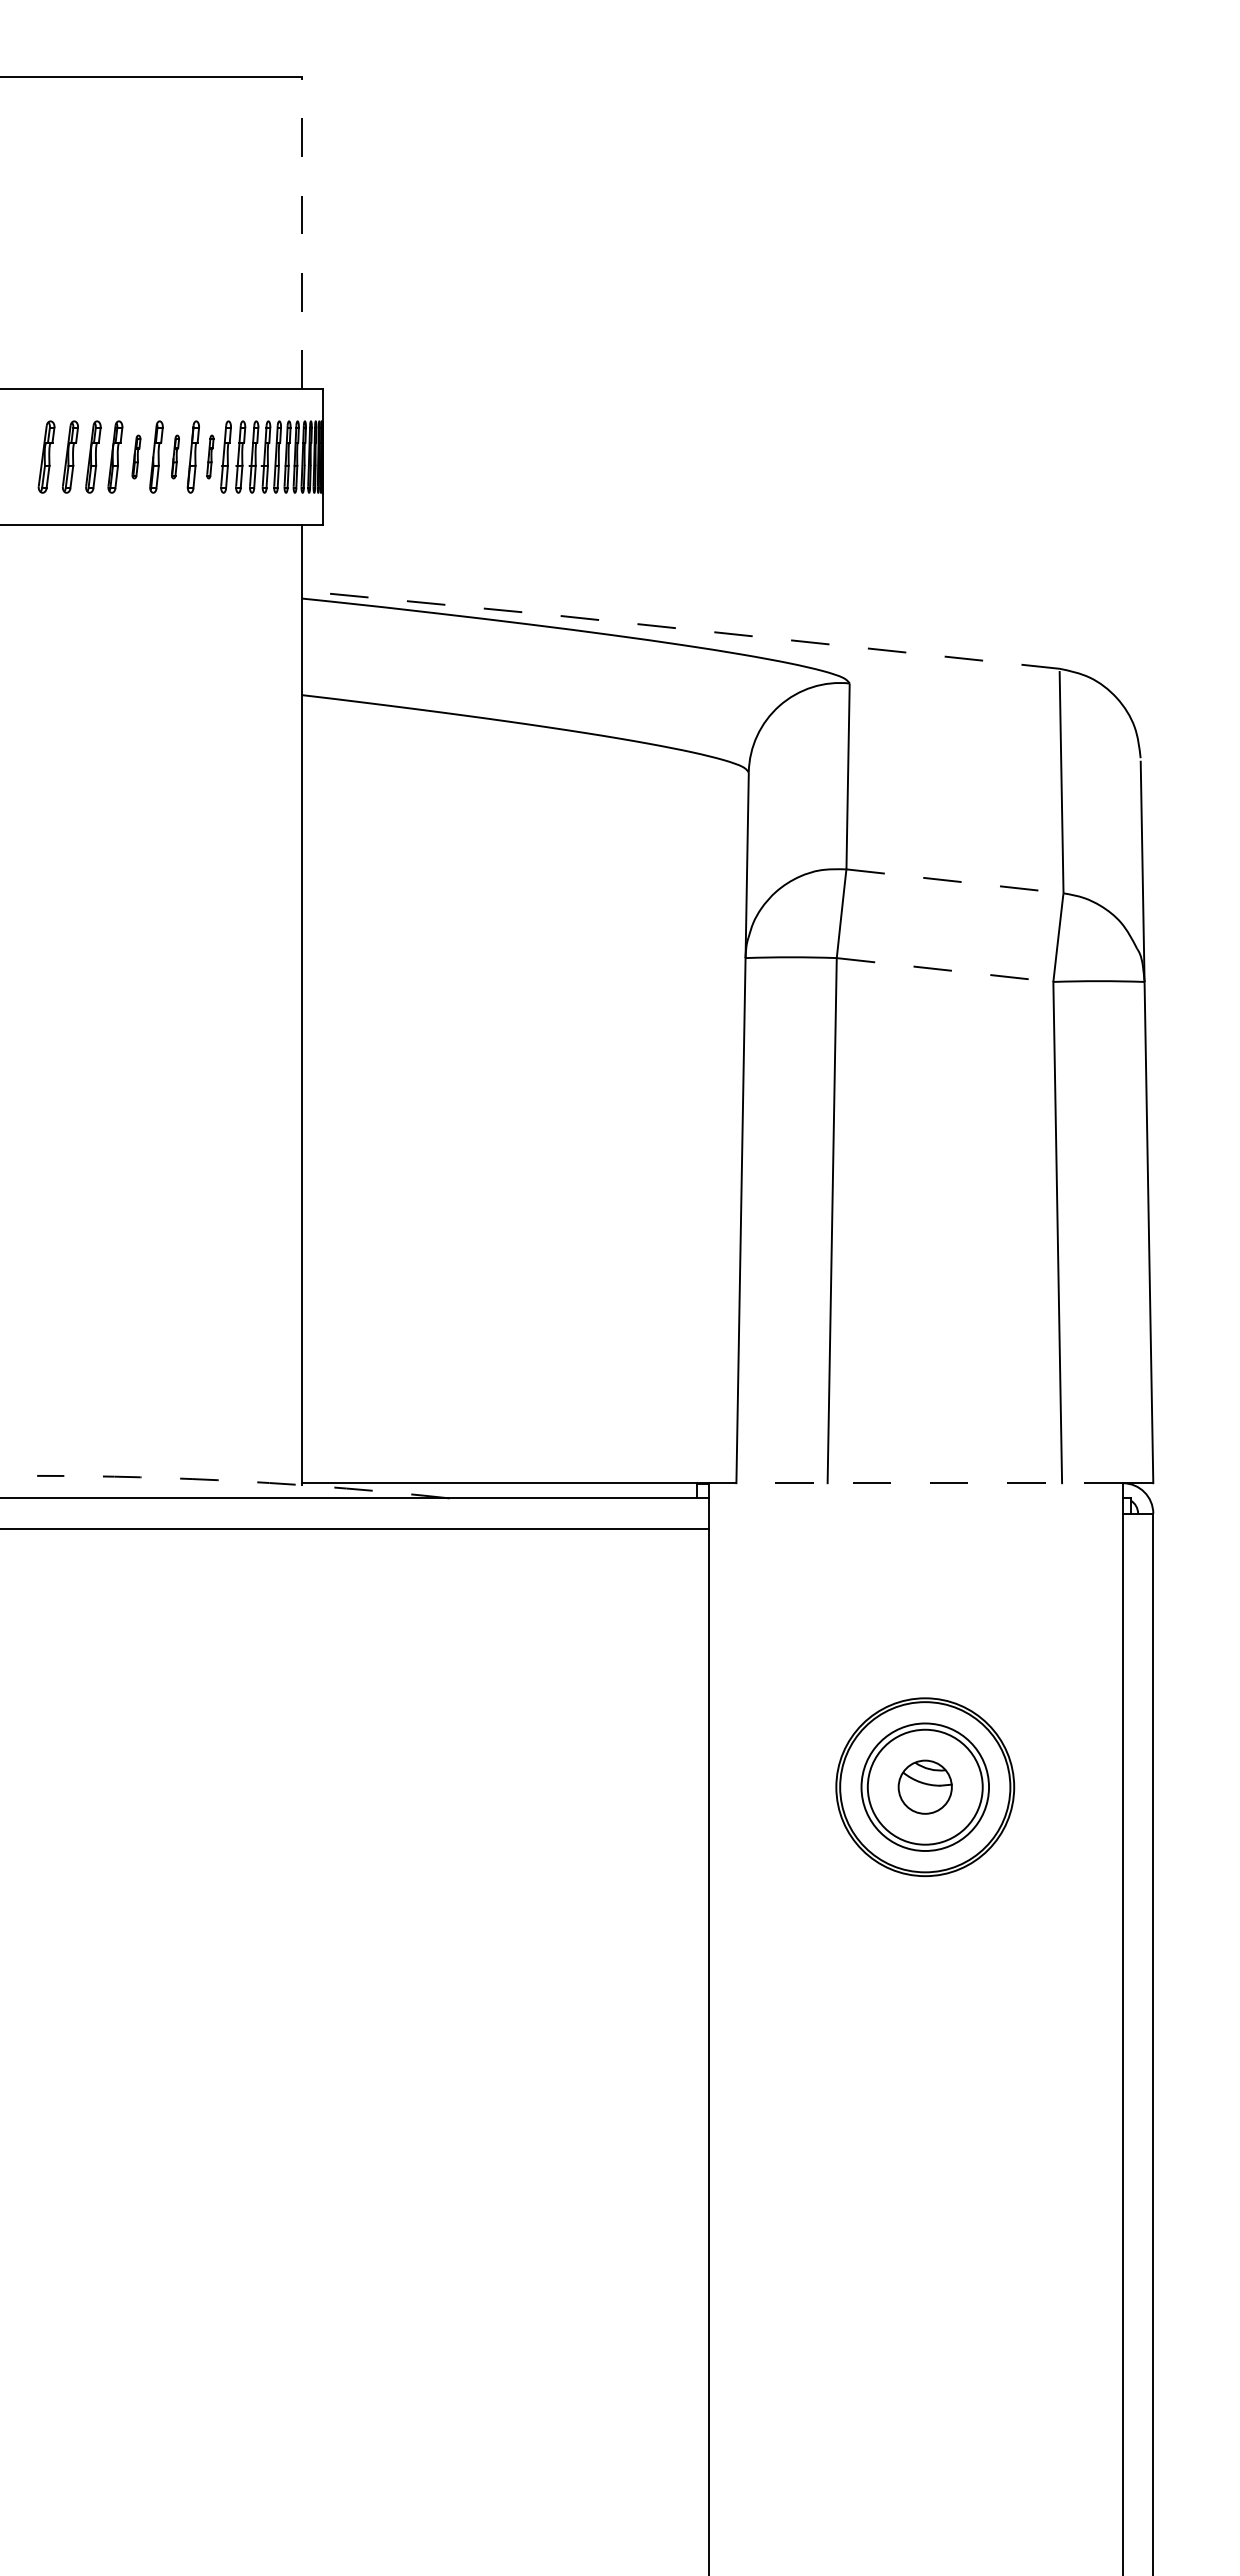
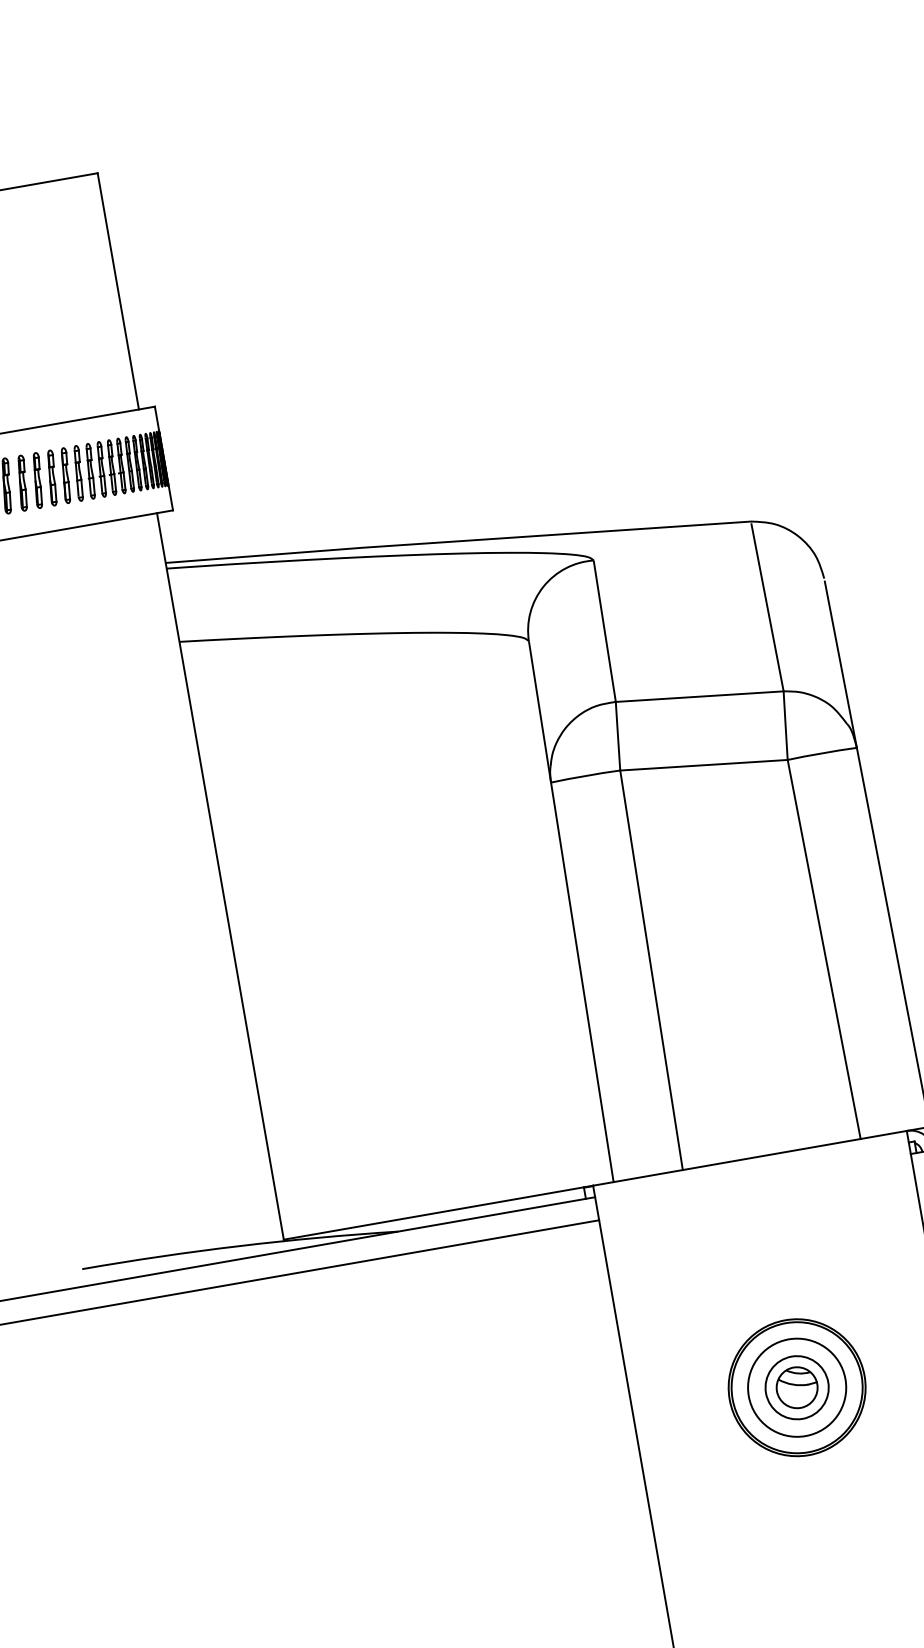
line: (301, 233) -> (118, 291), dashed -> solid
part: (136, 456) -> (22, 482), size x1.67
part: (175, 456) -> (52, 477), size x1.67
part: (210, 456) -> (78, 472), size x1.67
line: (680, 628) -> (458, 541), dashed -> solid
line: (955, 881) -> (700, 696), dashed -> solid
line: (945, 970) -> (704, 765), dashed -> solid
arc: (243, 1481) -> (239, 1246), dashed -> solid
line: (916, 1483) -> (750, 1158), dashed -> solid
circle: (925, 1787) -> (797, 1387), size x0.71

